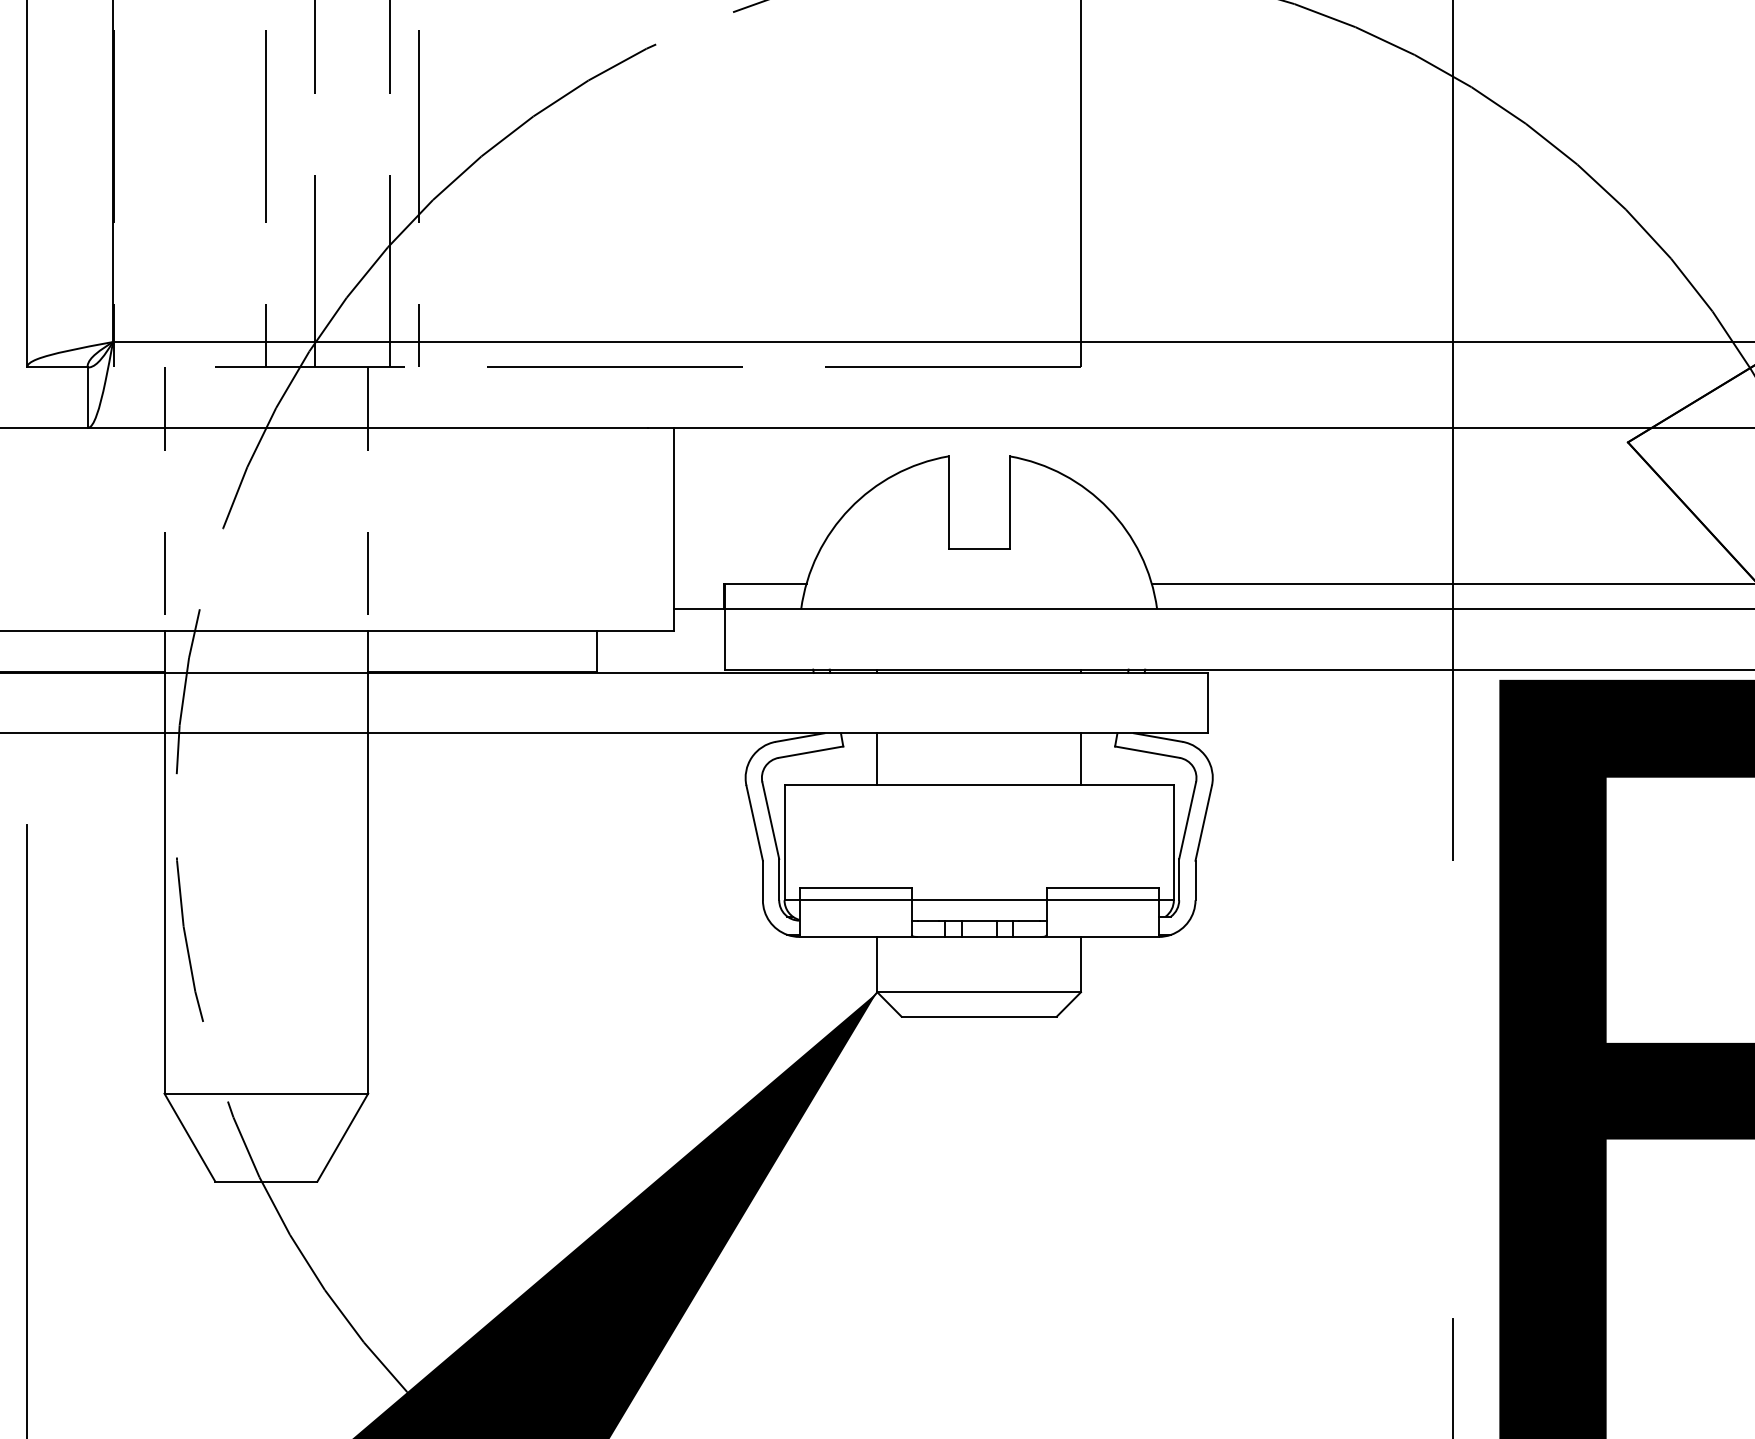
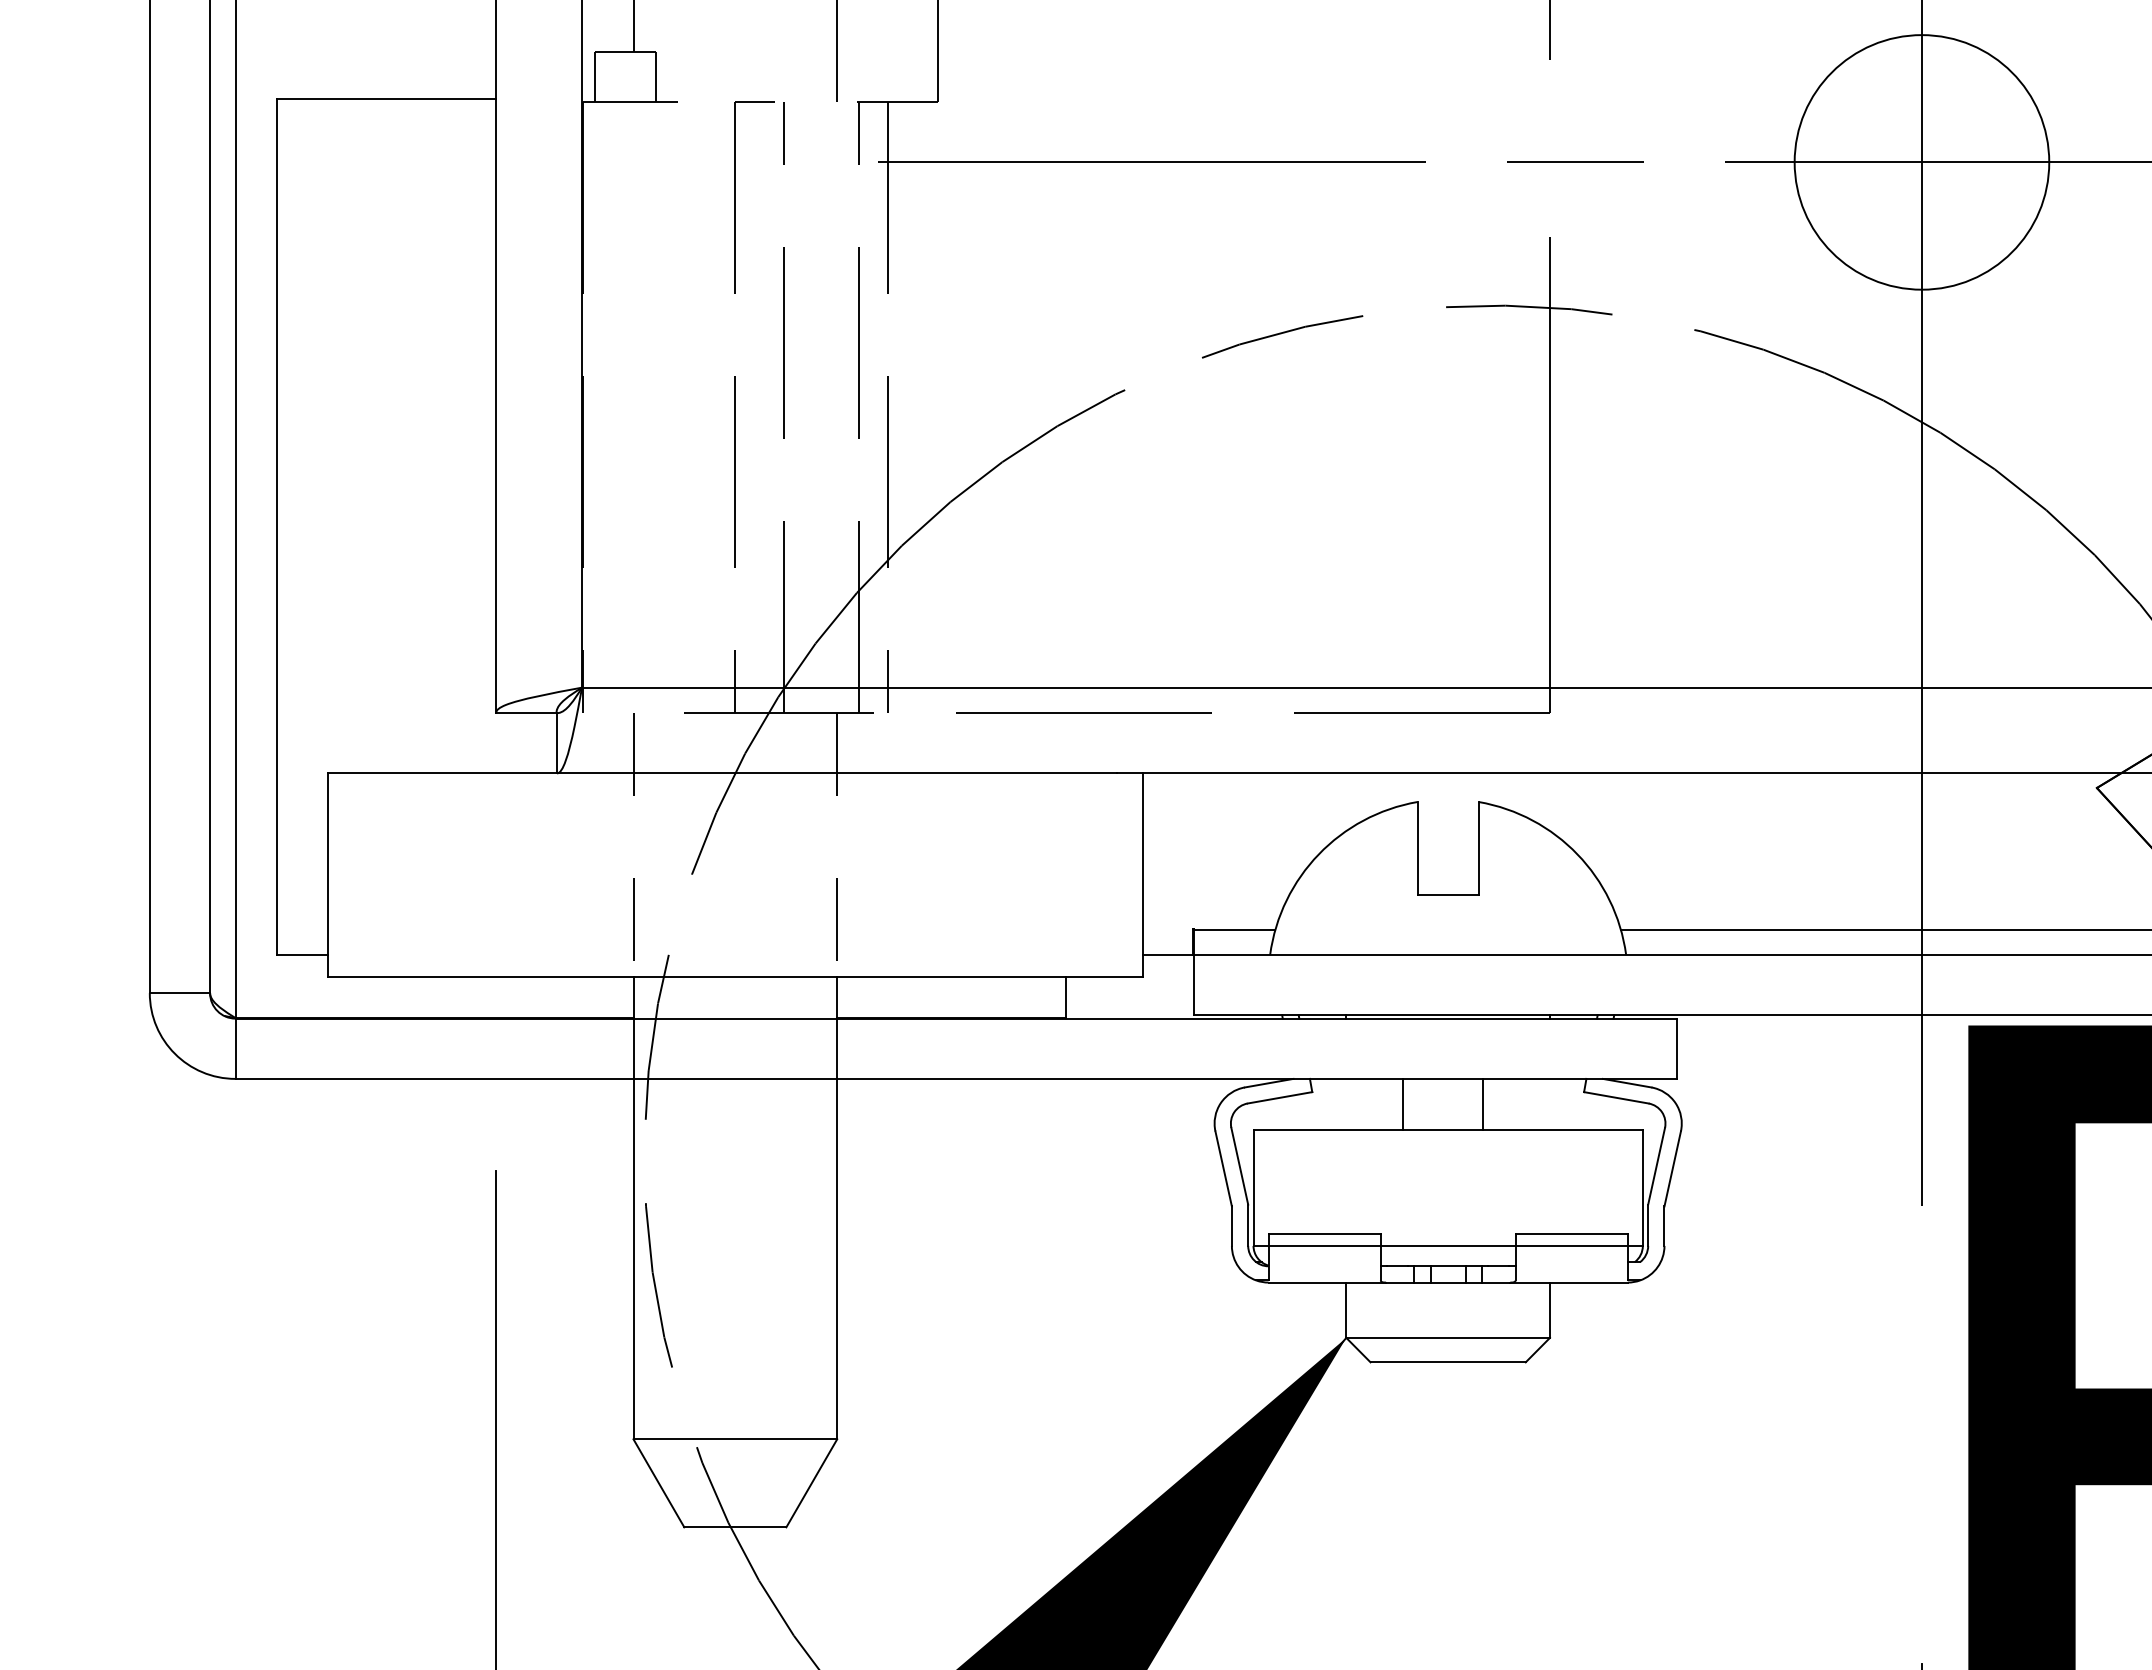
line: (877, 758) -> (1403, 1104), moved
line: (1080, 758) -> (1482, 1104), moved

